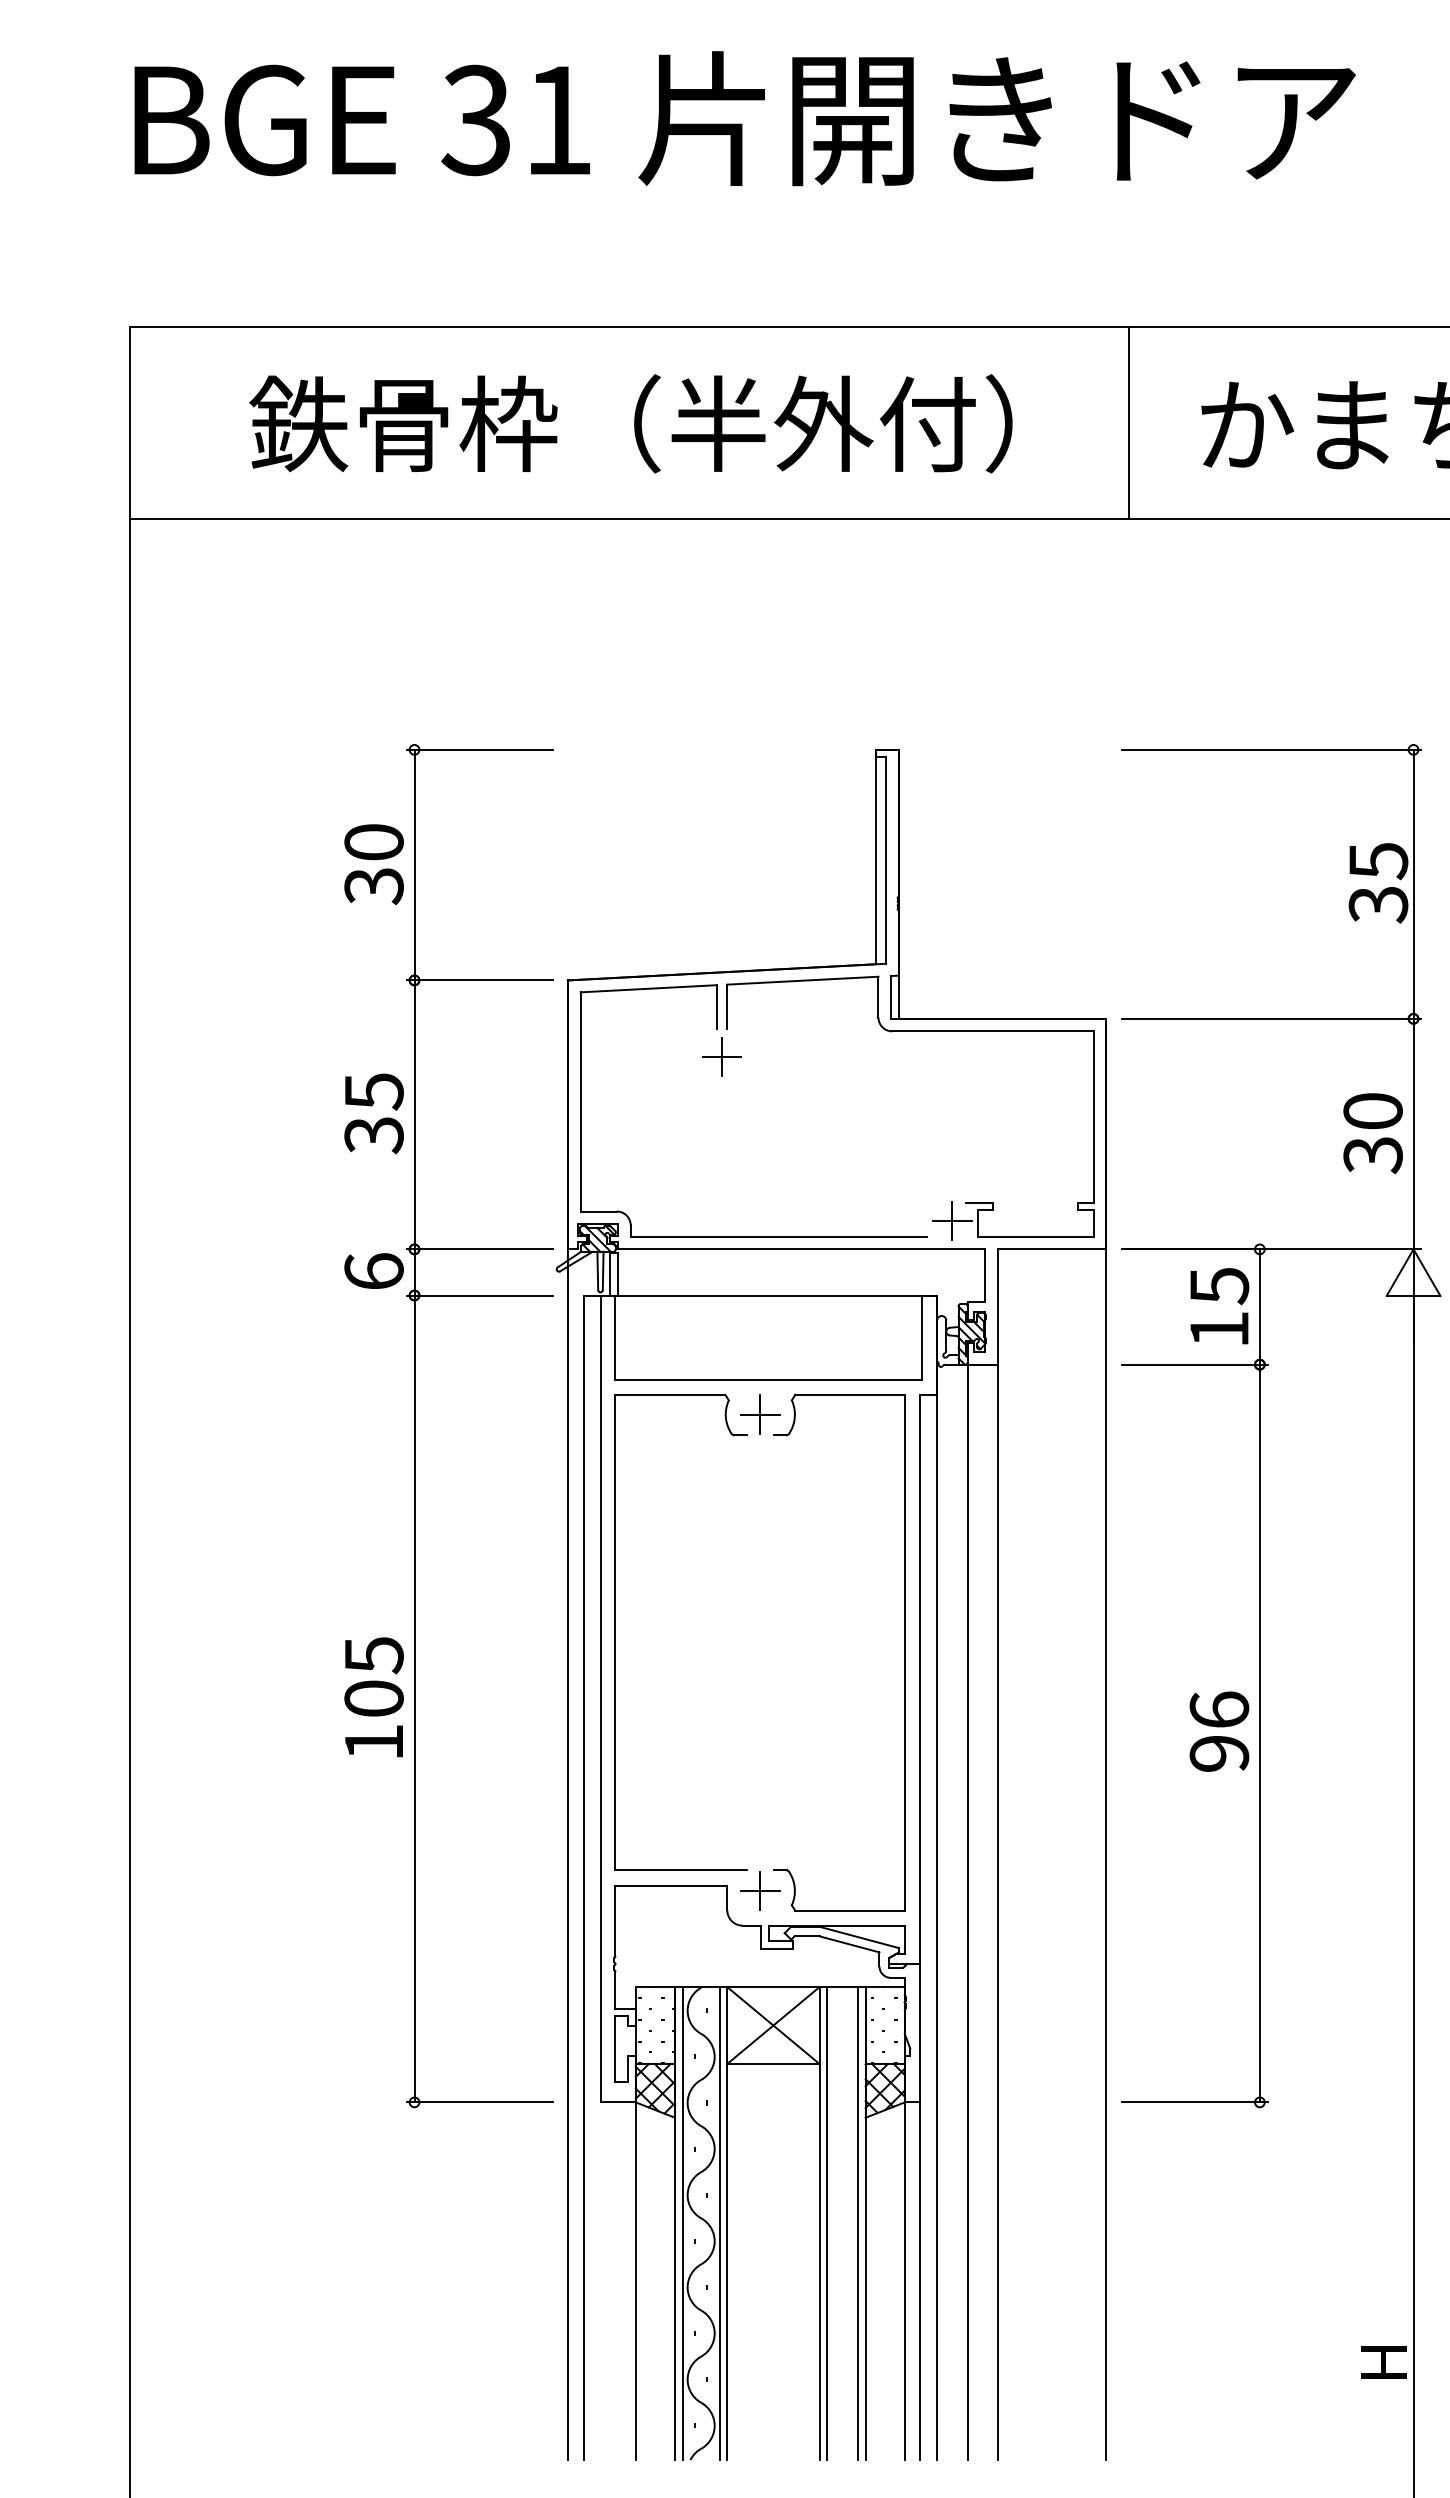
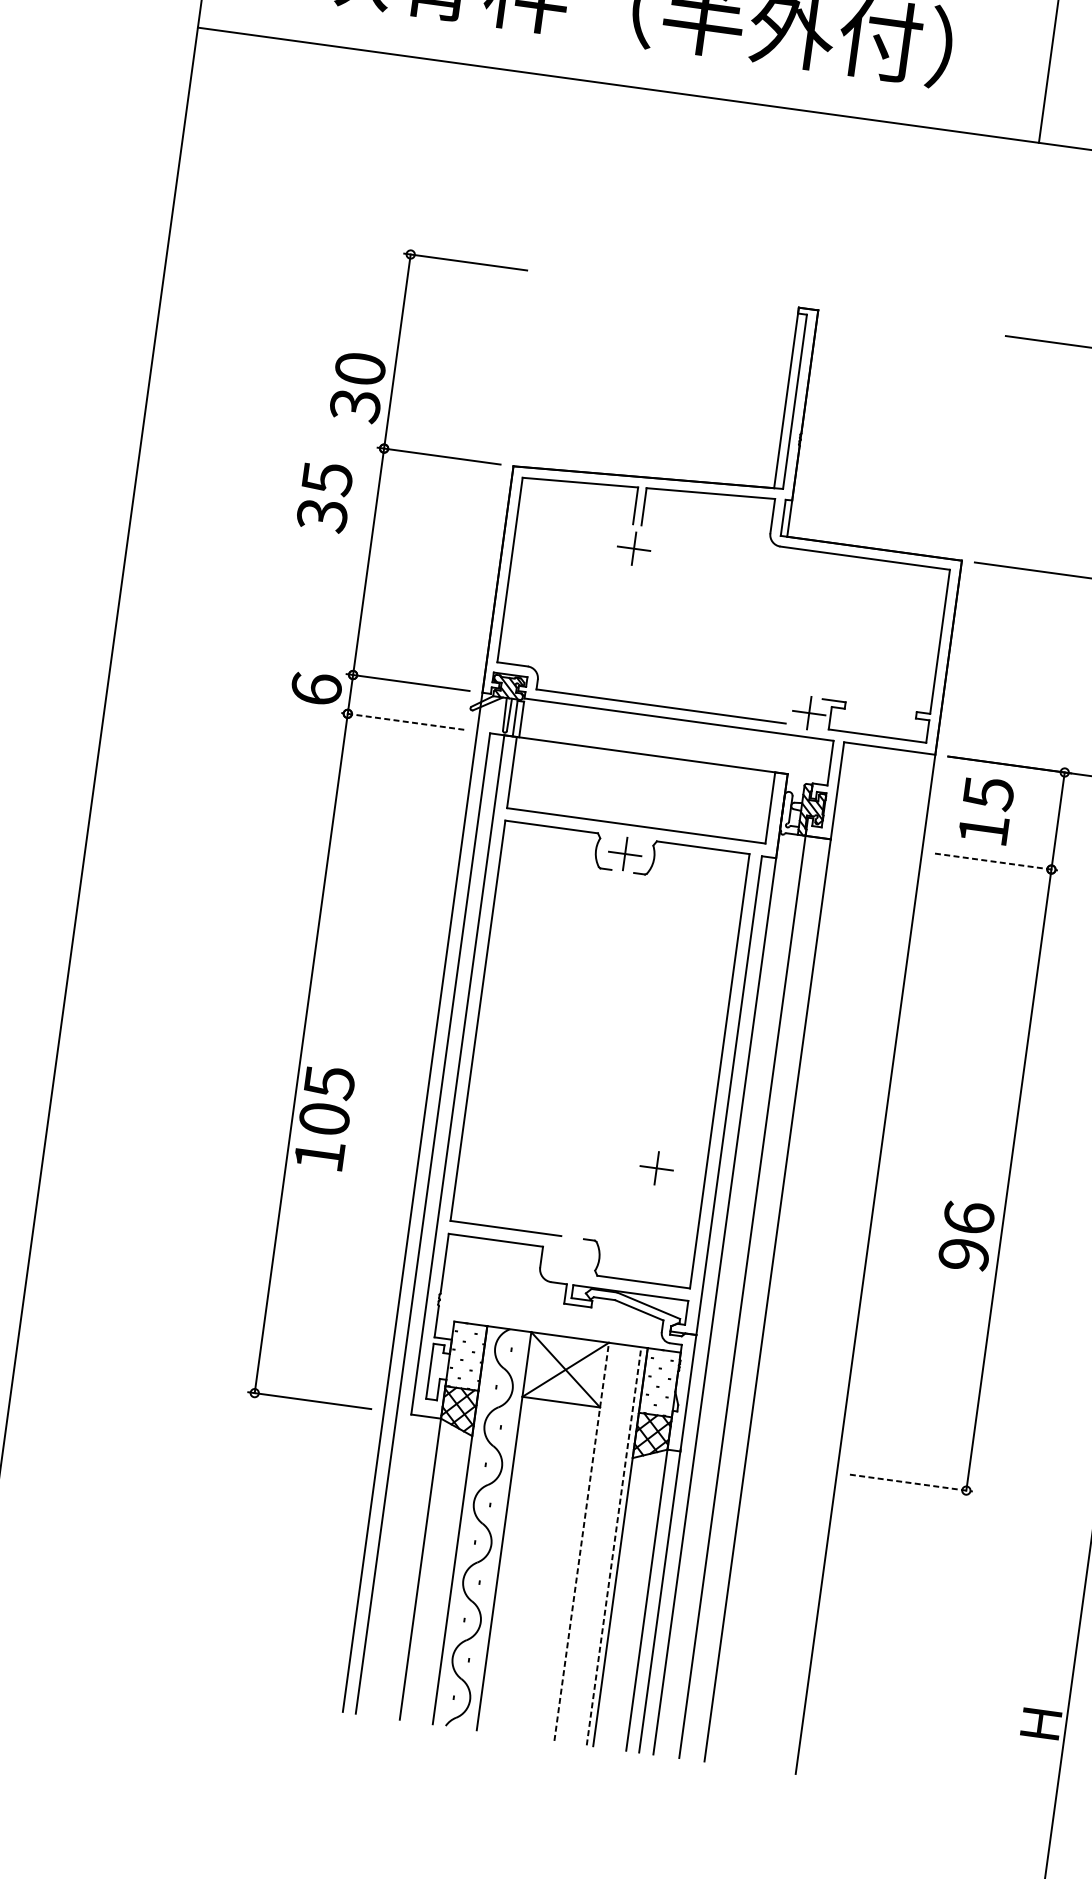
text: (373, 864) -> (357, 387), moved
text: (373, 1113) -> (324, 497), moved
line: (479, 1295) -> (402, 721), solid -> dashed
text: (1219, 1306) -> (986, 810), moved
line: (1195, 1364) -> (997, 861), solid -> dashed
text: (373, 1697) -> (324, 1117), moved
text: (1219, 1731) -> (966, 1236), moved
part: (760, 1890) -> (656, 1167), moved
line: (1195, 2102) -> (912, 1483), solid -> dashed
line: (682, 2223) -> (466, 1525), removed
line: (719, 2223) -> (497, 1530), removed
line: (819, 2223) -> (581, 1541), solid -> dashed
line: (827, 2223) -> (588, 1542), removed
line: (857, 2223) -> (613, 1546), solid -> dashed

